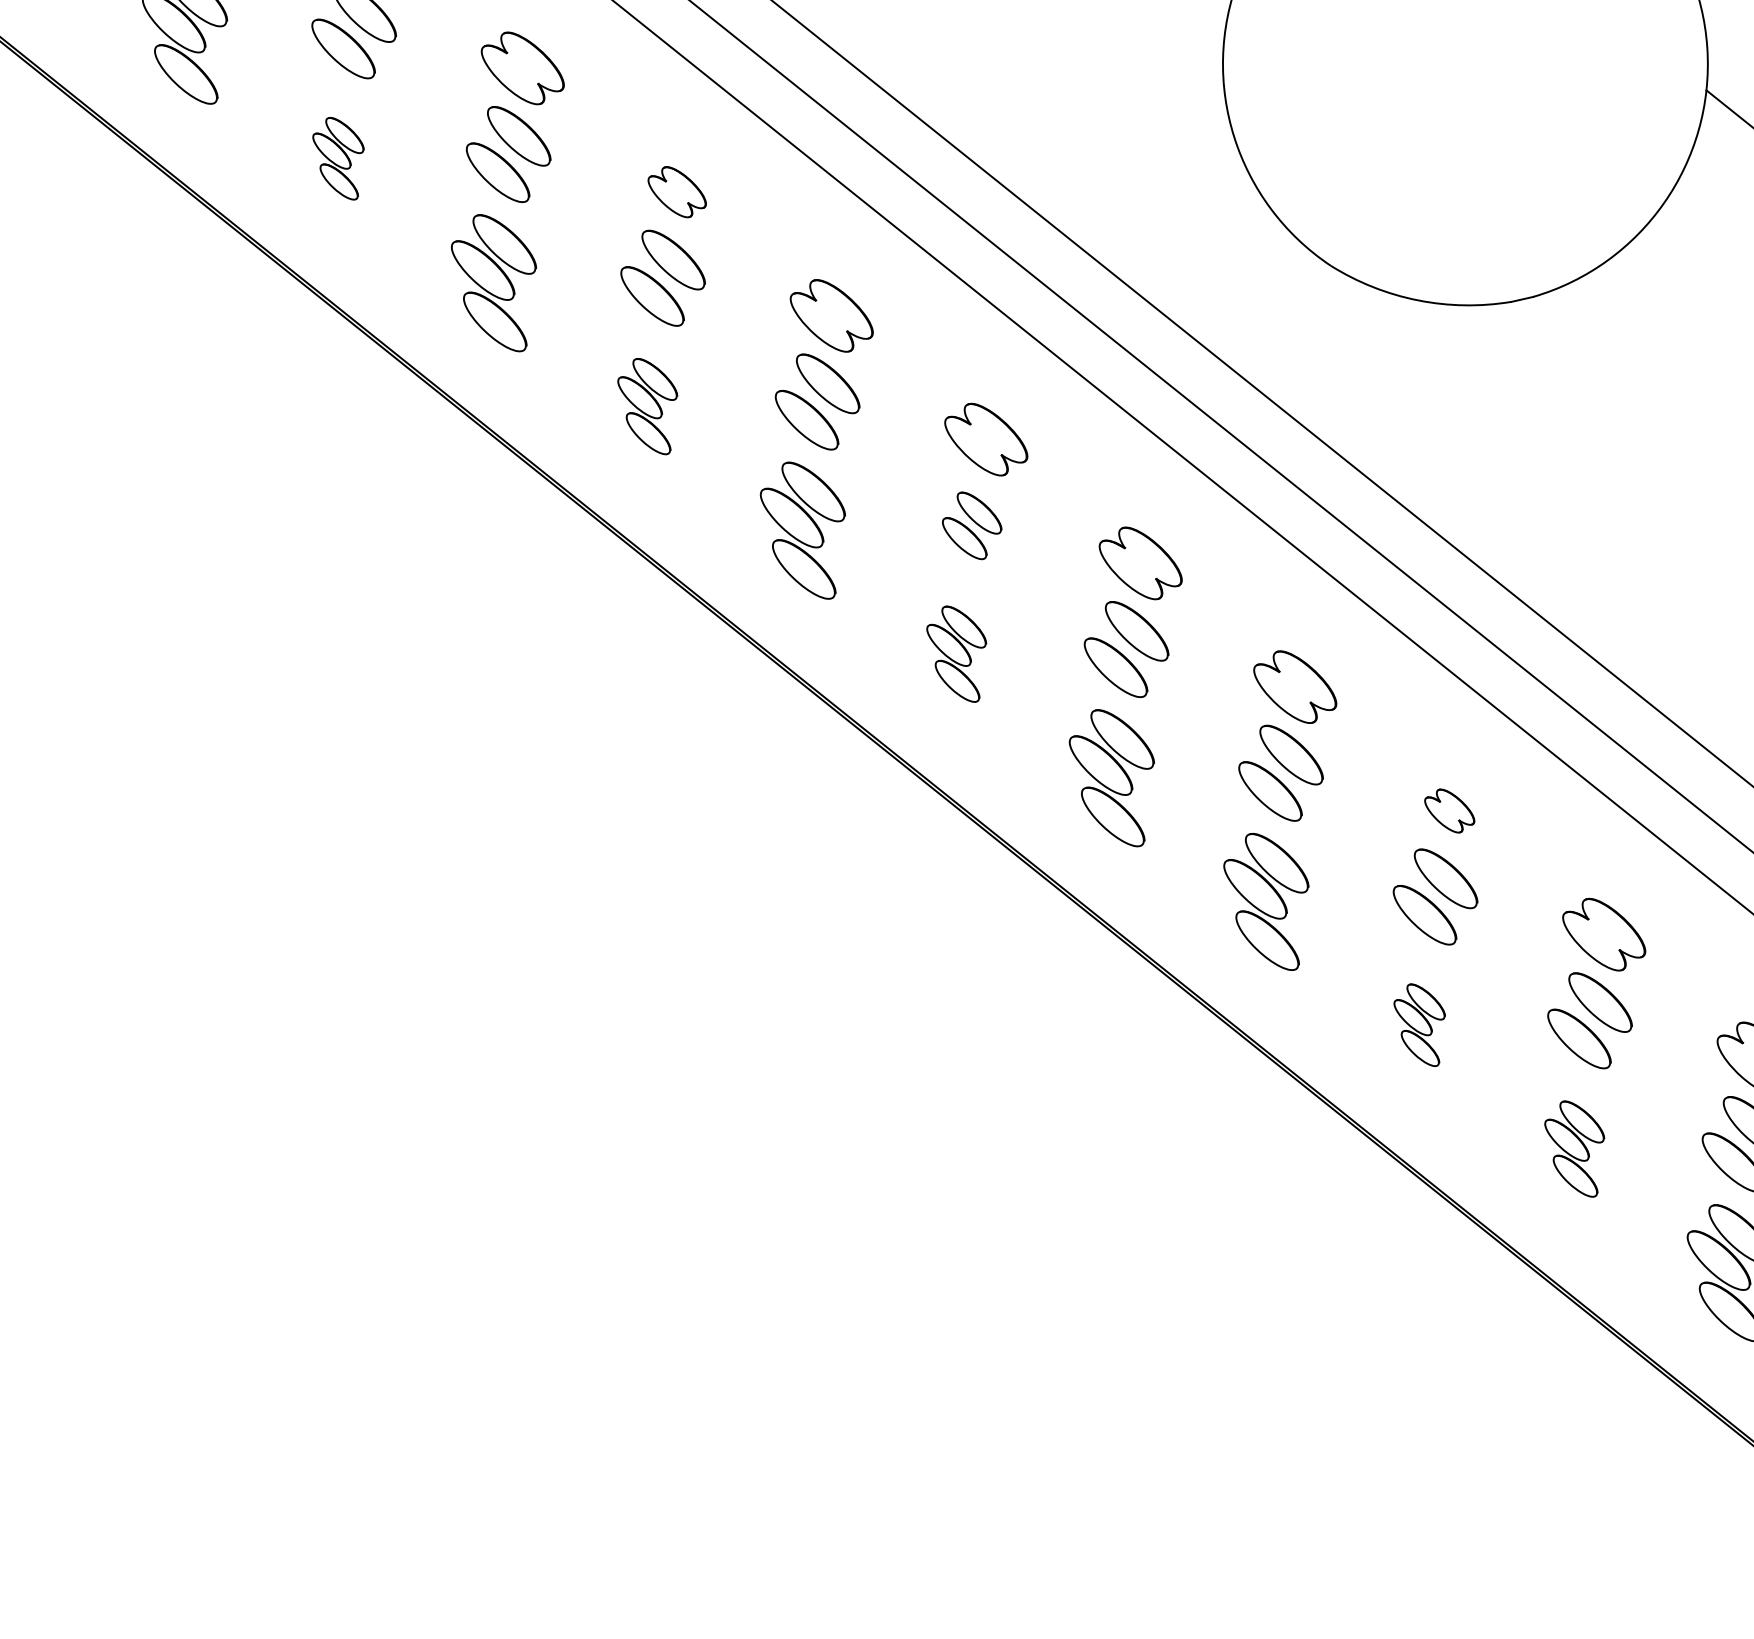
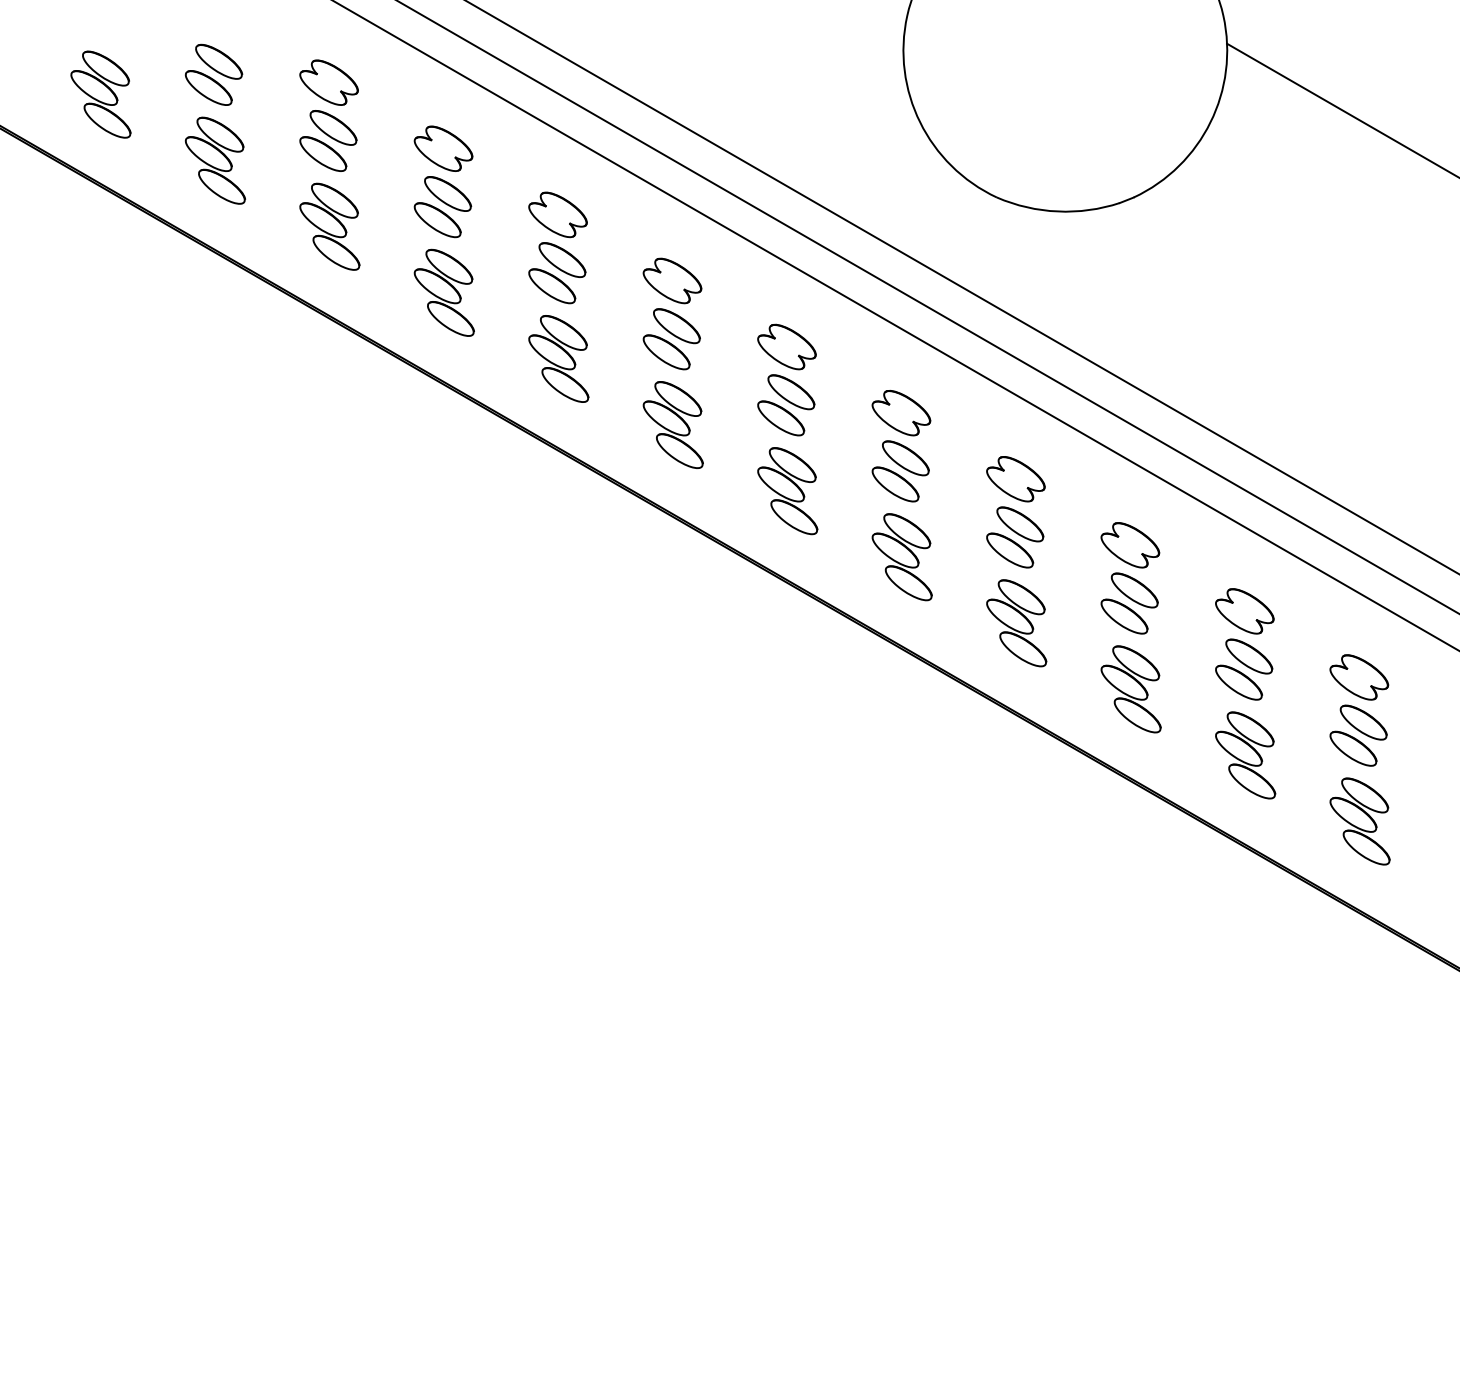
part: (336, 157) -> (329, 226), size x1.67
part: (676, 191) -> (557, 214), size x1.43
part: (645, 404) -> (558, 358), size x1.43
part: (972, 526) -> (786, 405), size x1.43
part: (954, 653) -> (787, 491), size x1.43
part: (1449, 811) -> (1130, 545), size x1.67
part: (1417, 1024) -> (1130, 689), size x1.67
part: (1572, 1148) -> (1245, 755), size x1.43

